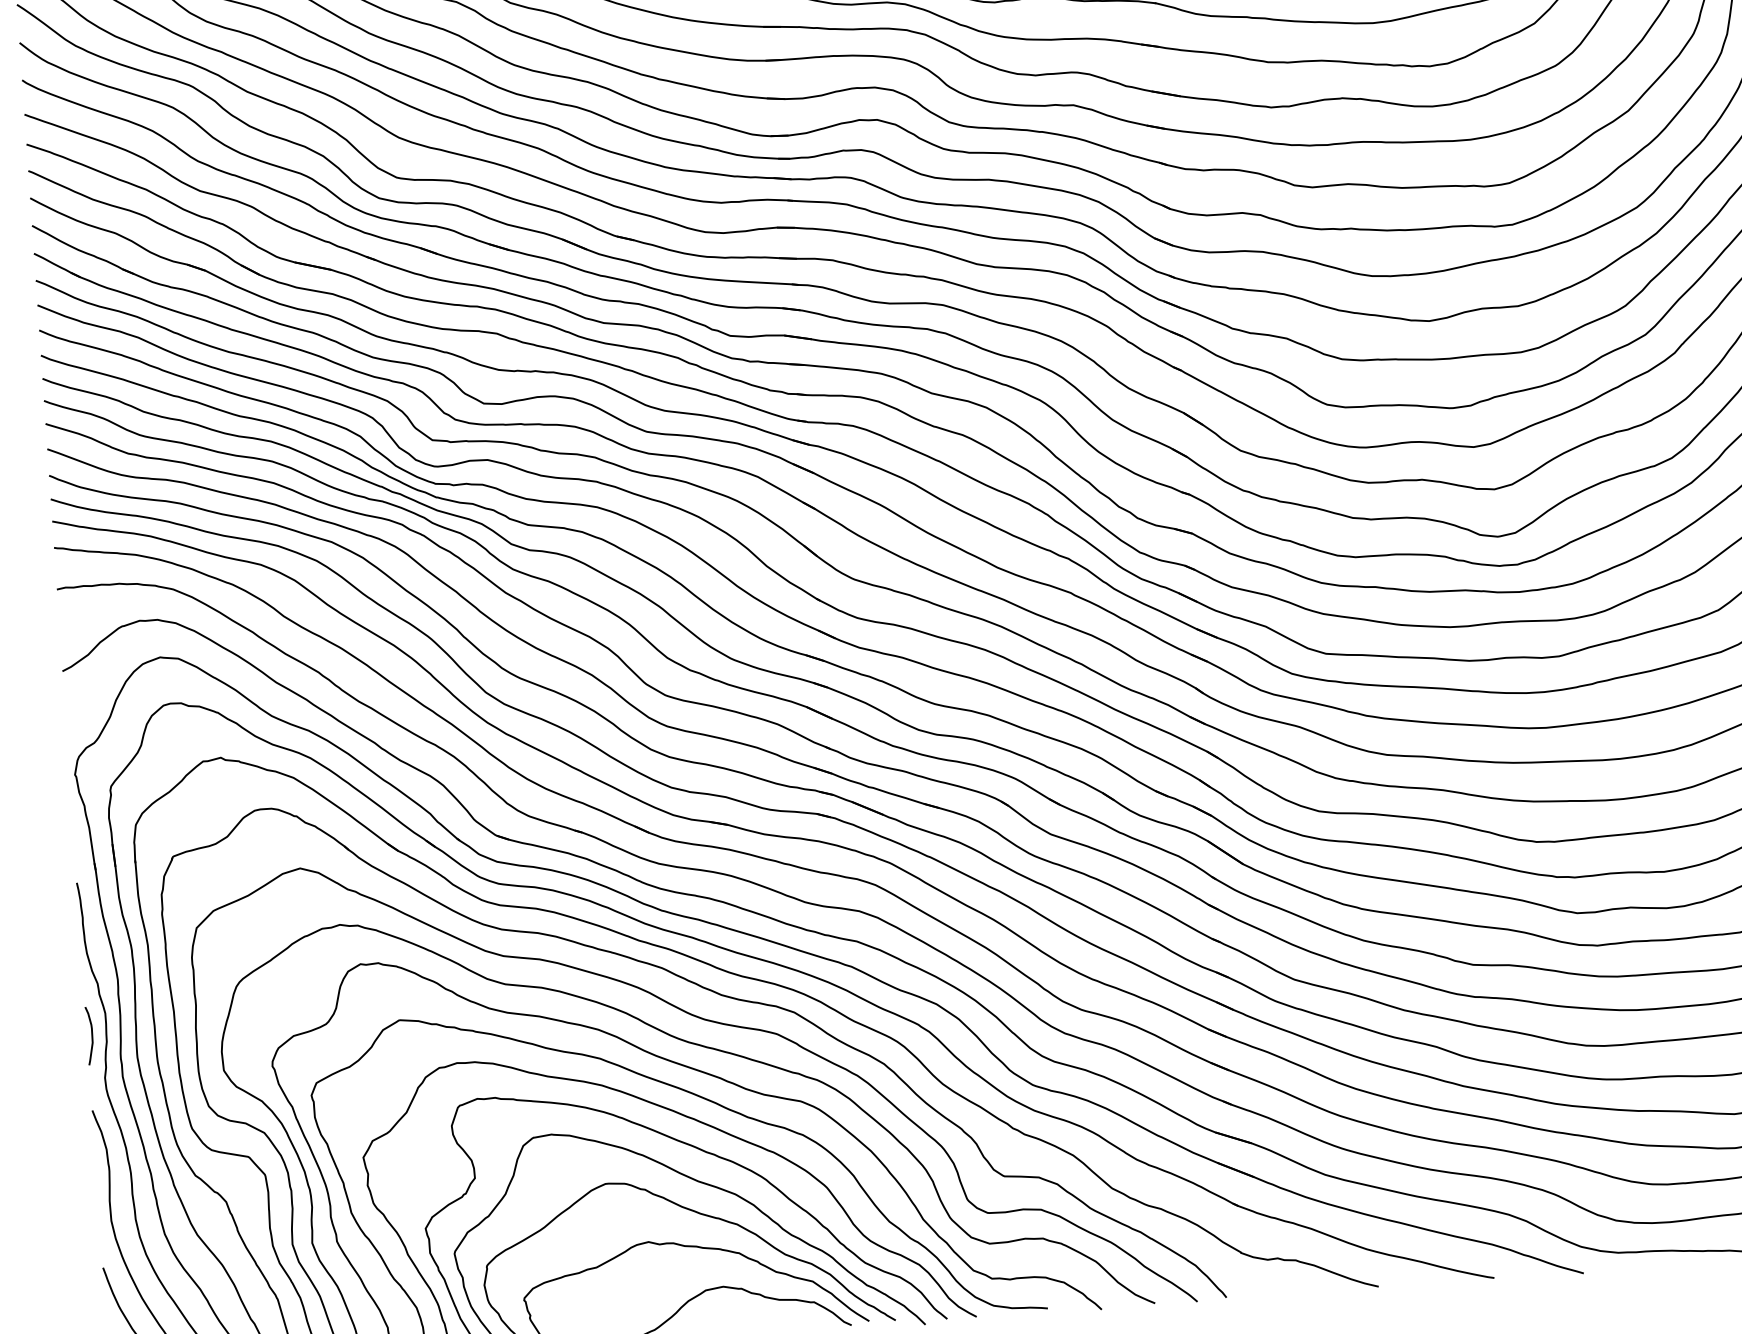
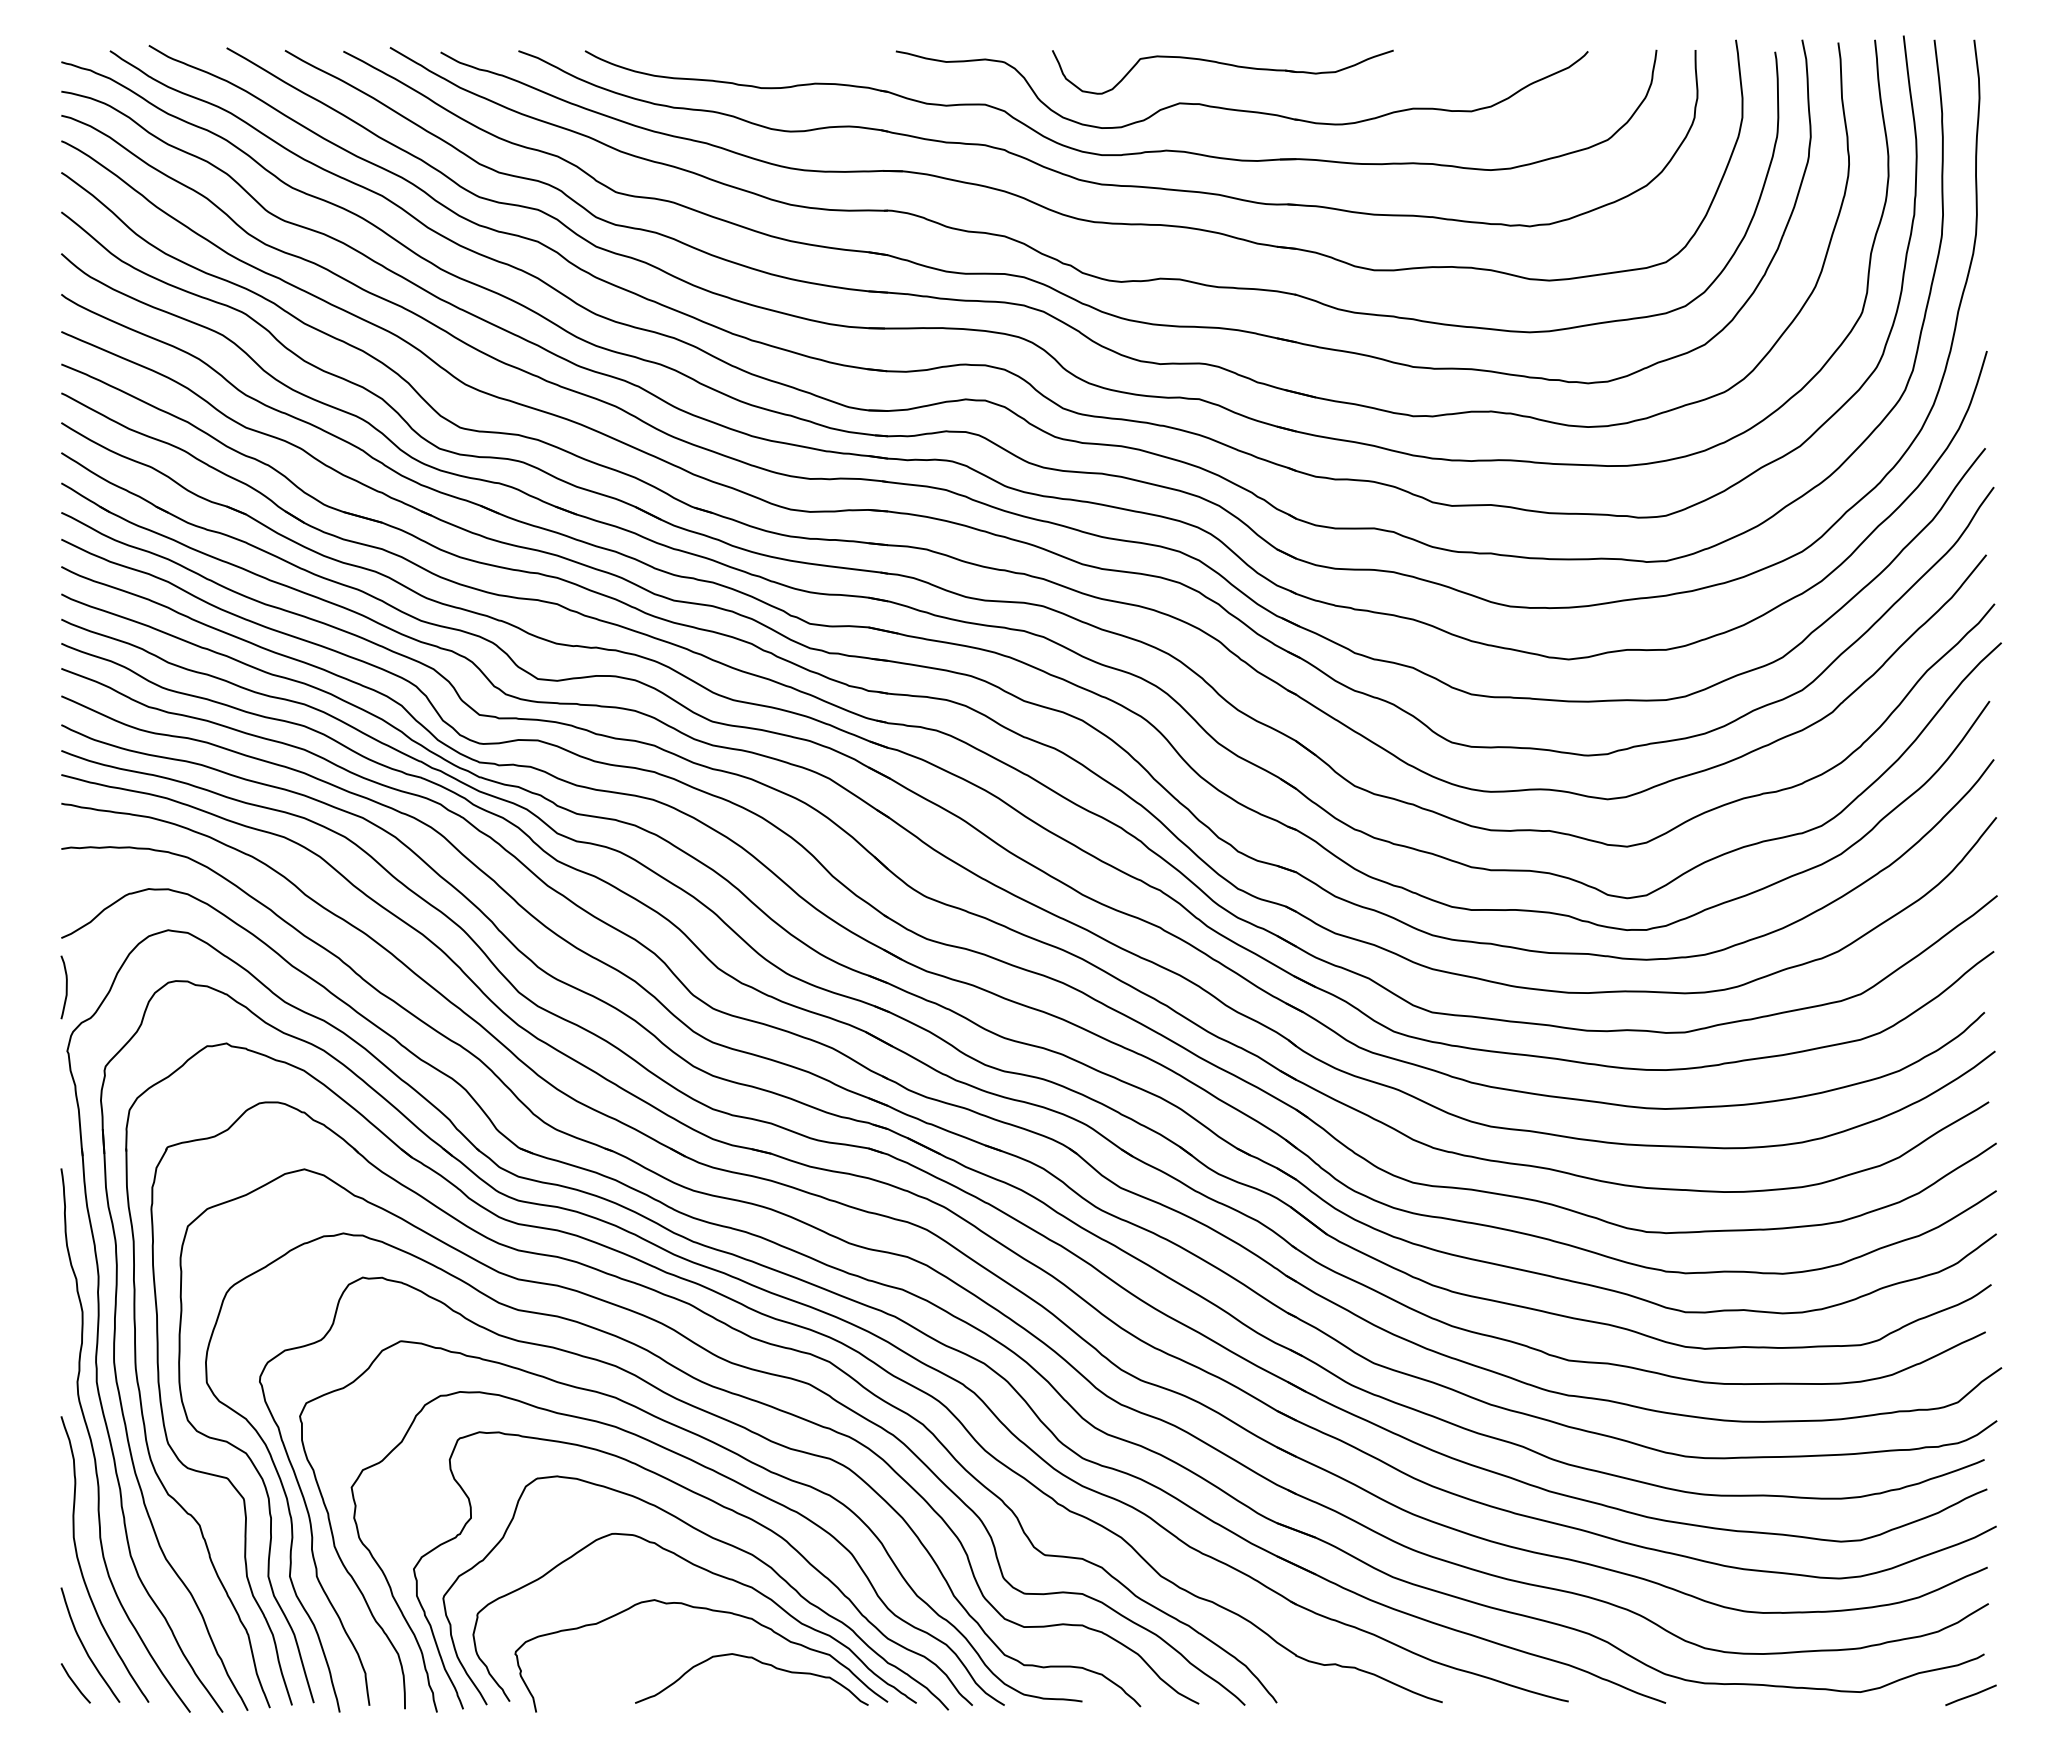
curve: (91, 1035) -> (65, 987), moved

